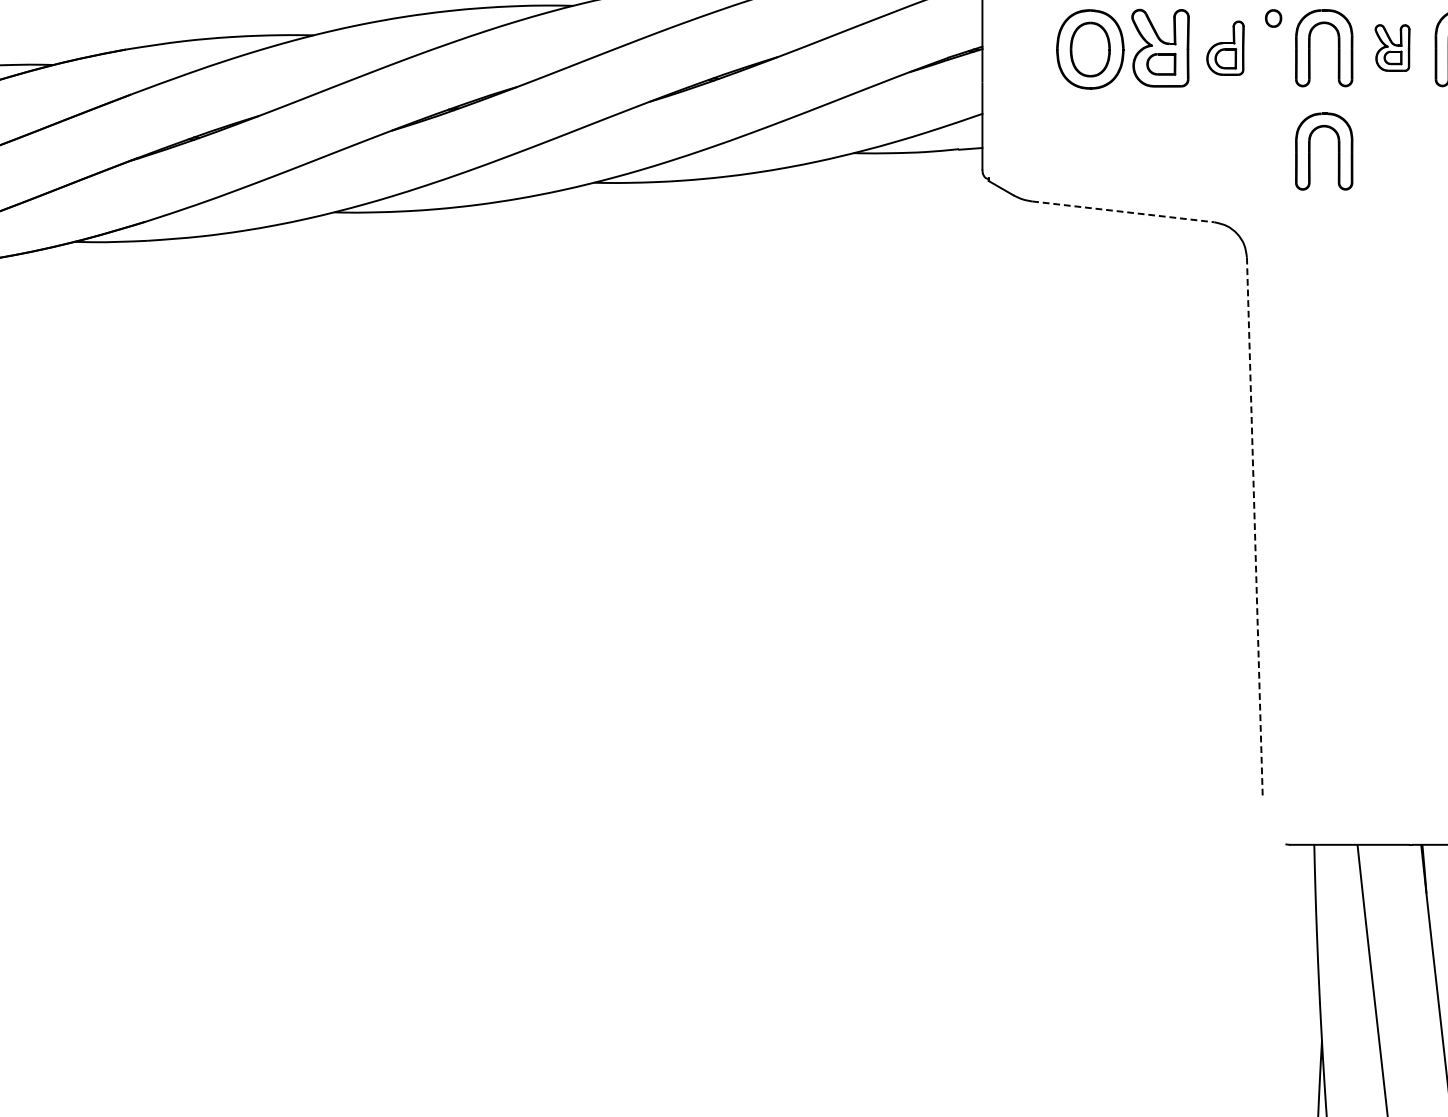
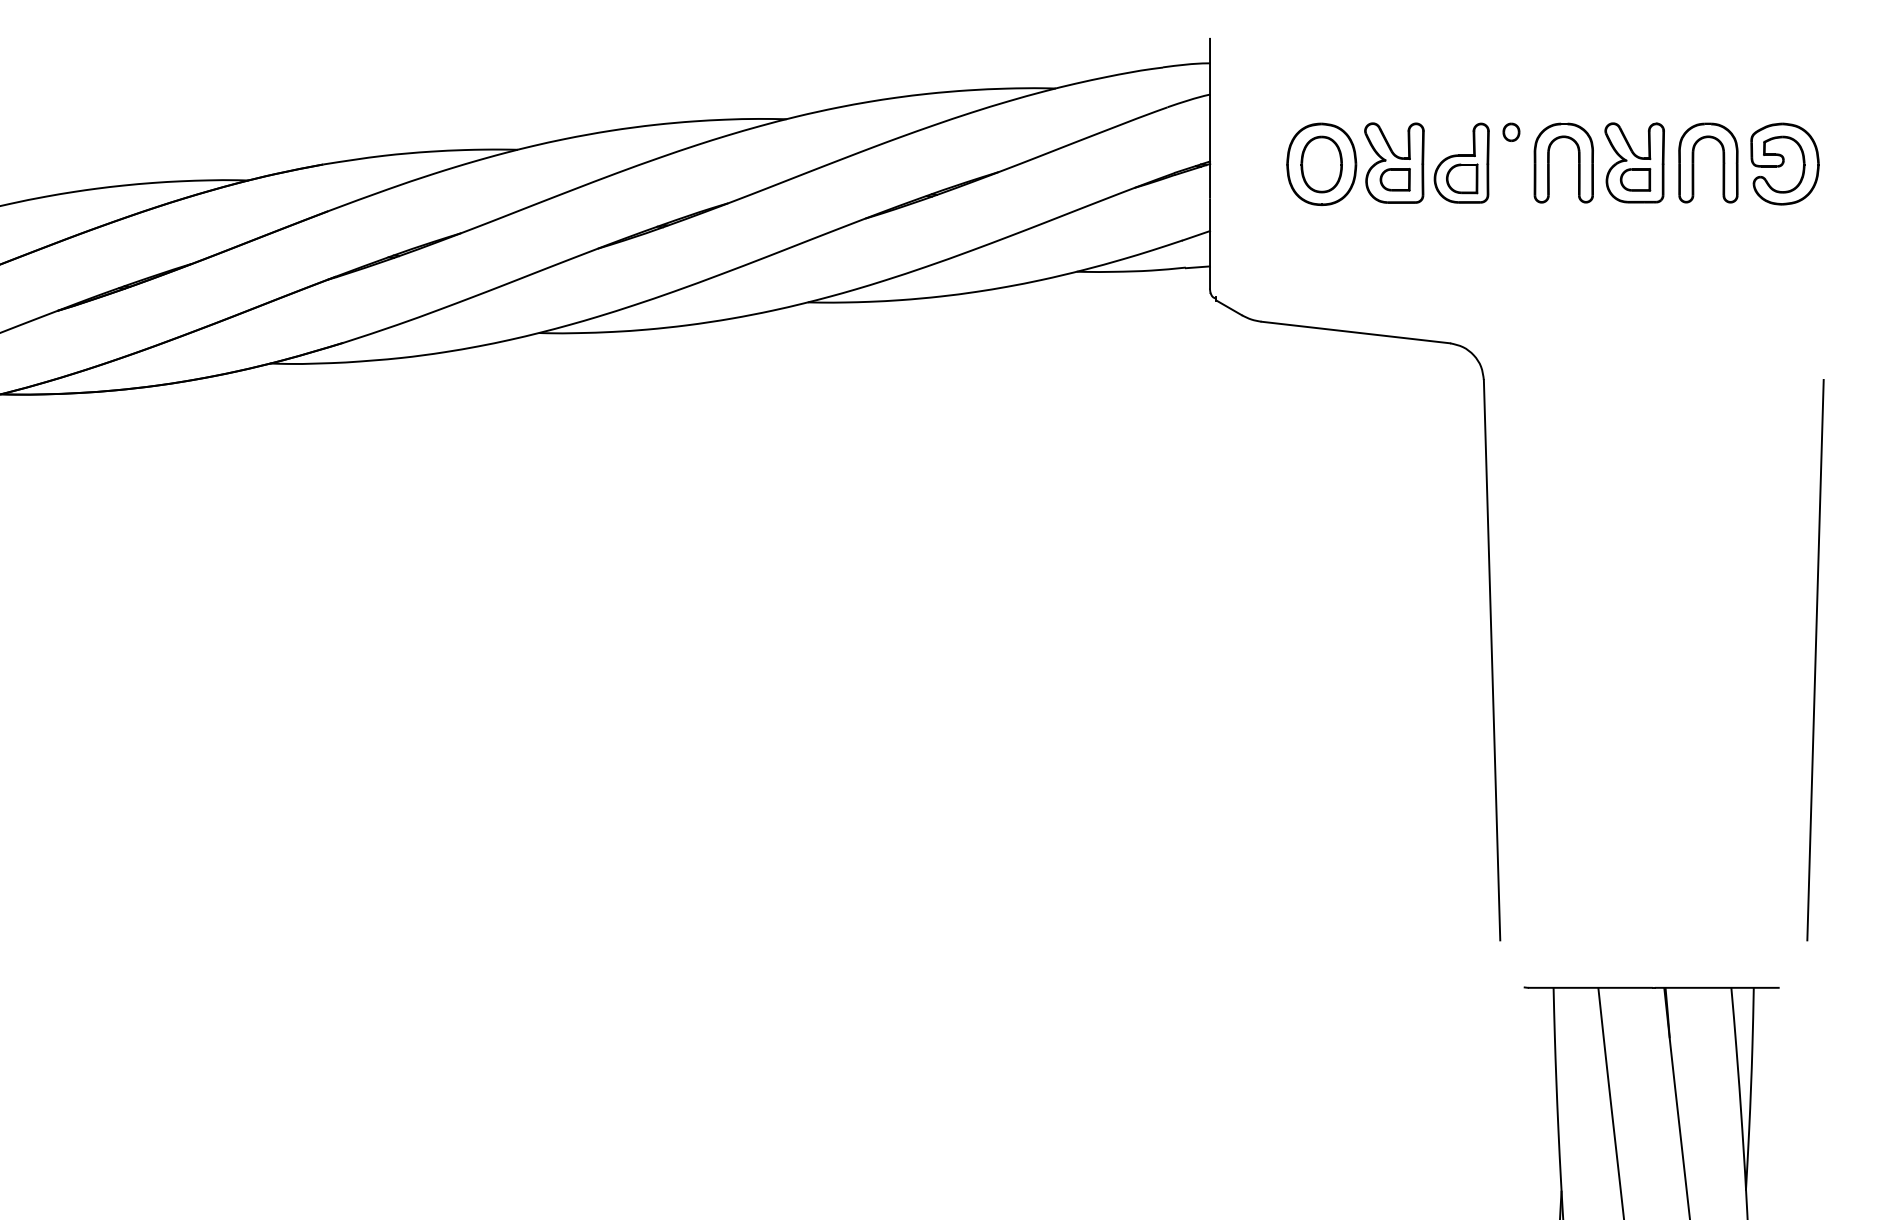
part: (1225, 47) -> (1461, 162), size x1.43
part: (1392, 47) -> (1634, 162), size x1.67
part: (1310, 150) -> (1549, 269), removed
line: (1122, 211) -> (1355, 332), dashed -> solid
line: (1255, 528) -> (1492, 660), dashed -> solid

